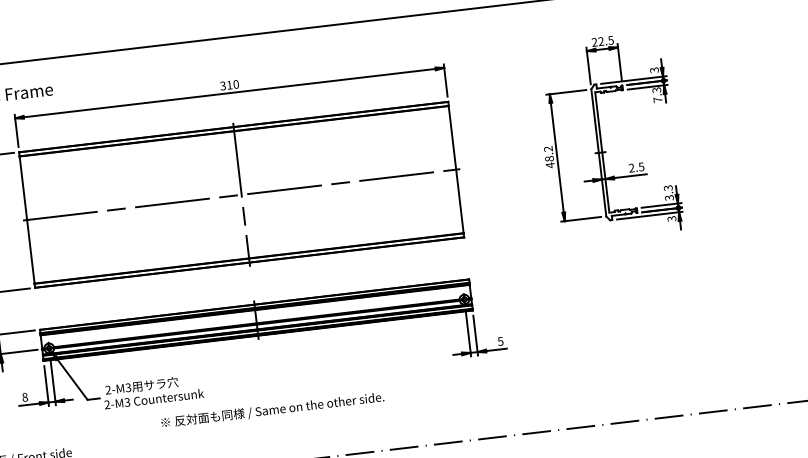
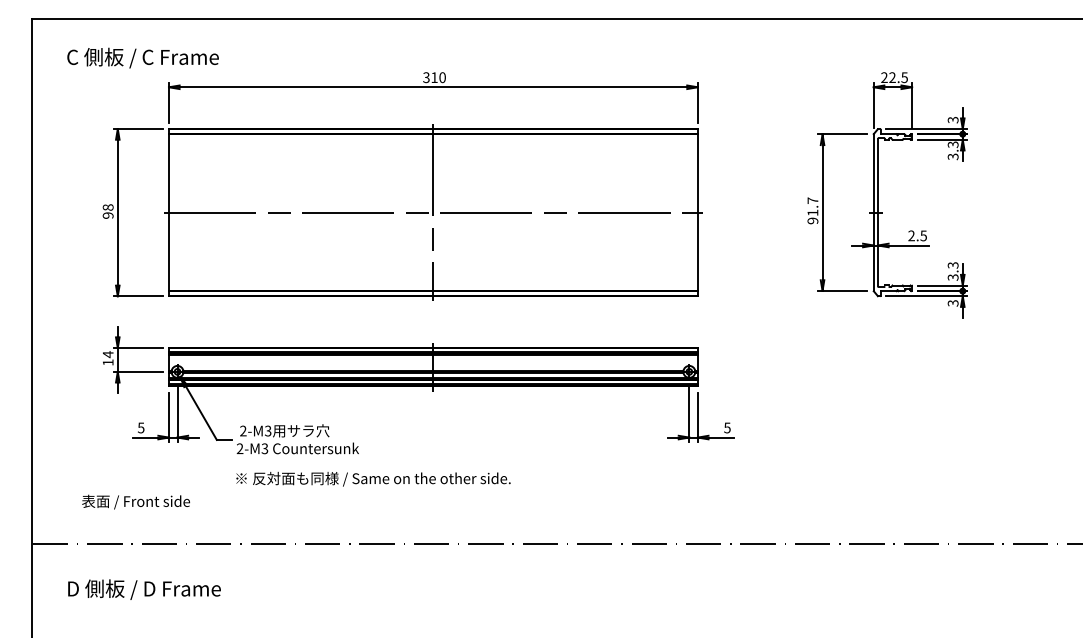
text: (657, 99) -> (952, 156), 7.3 -> 3.3
text: (548, 156) -> (812, 210), 48.2 -> 91.7
text: (25, 396) -> (141, 427), 8 -> 5
text: (272, 409) -> (373, 478), moved

